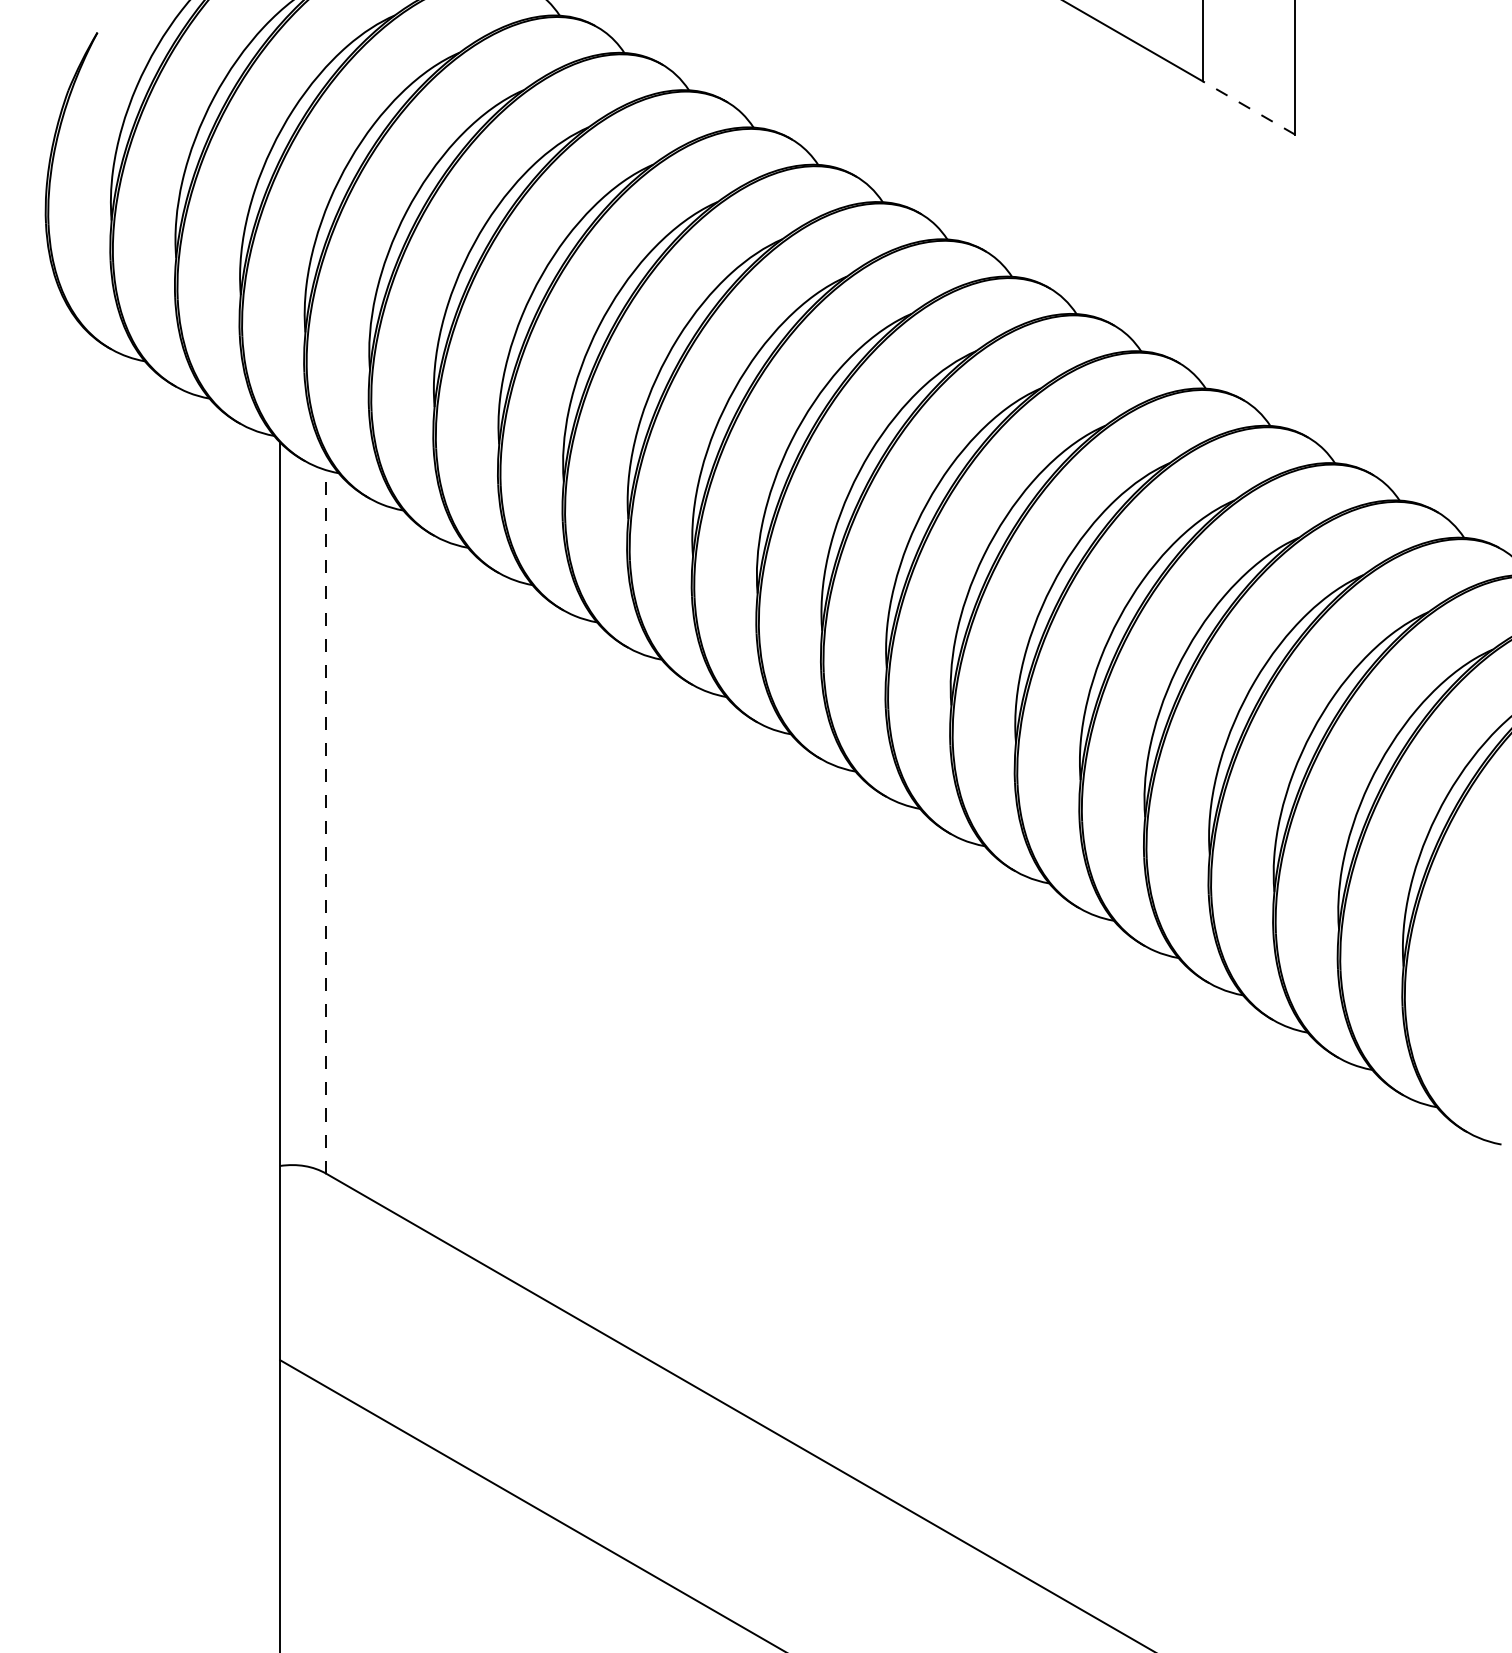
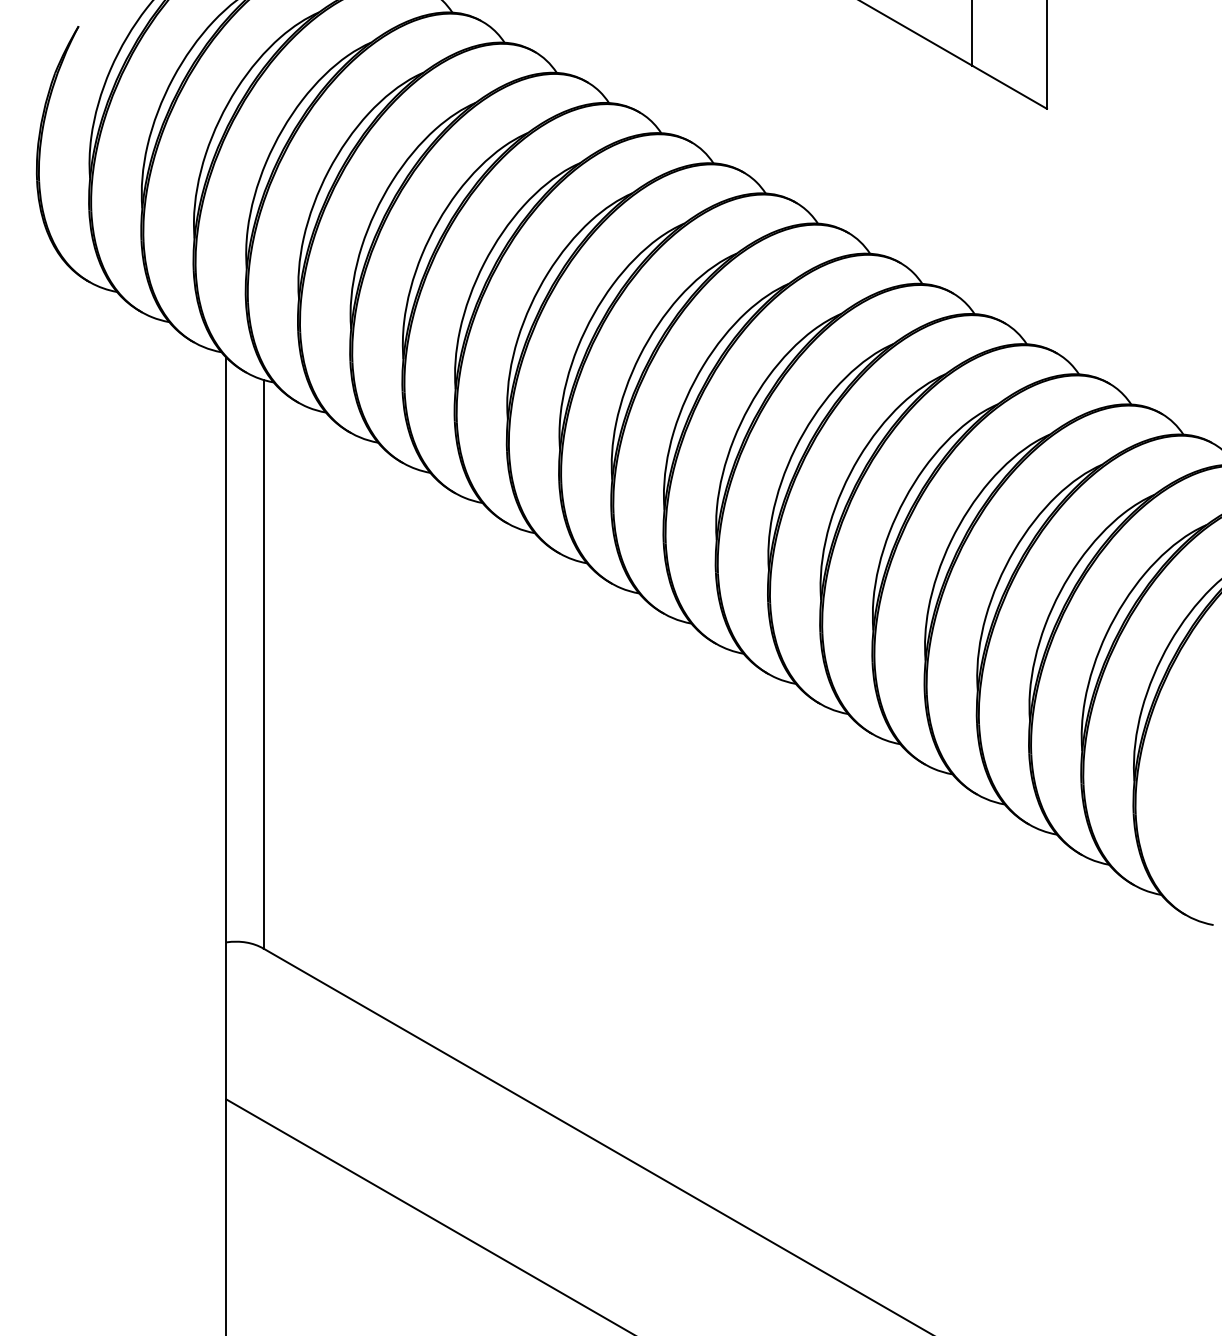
line: (1248, 108) -> (1009, 87), dashed -> solid
line: (326, 820) -> (263, 663), dashed -> solid

